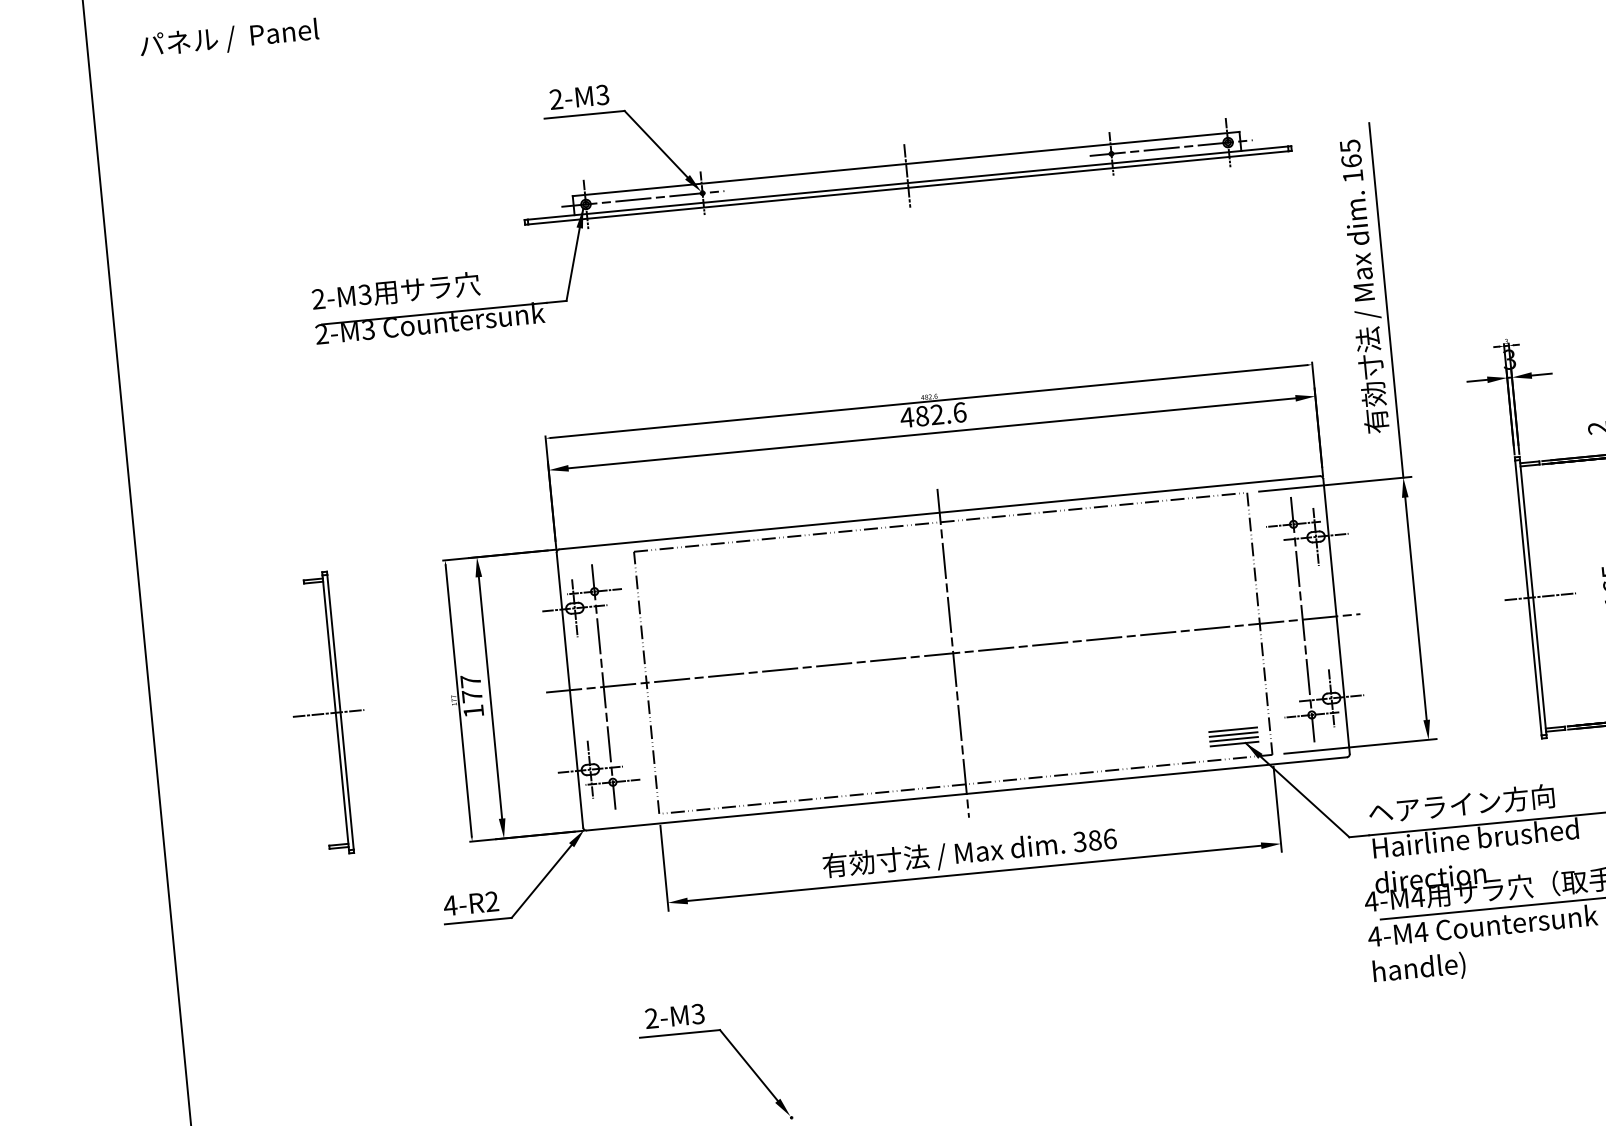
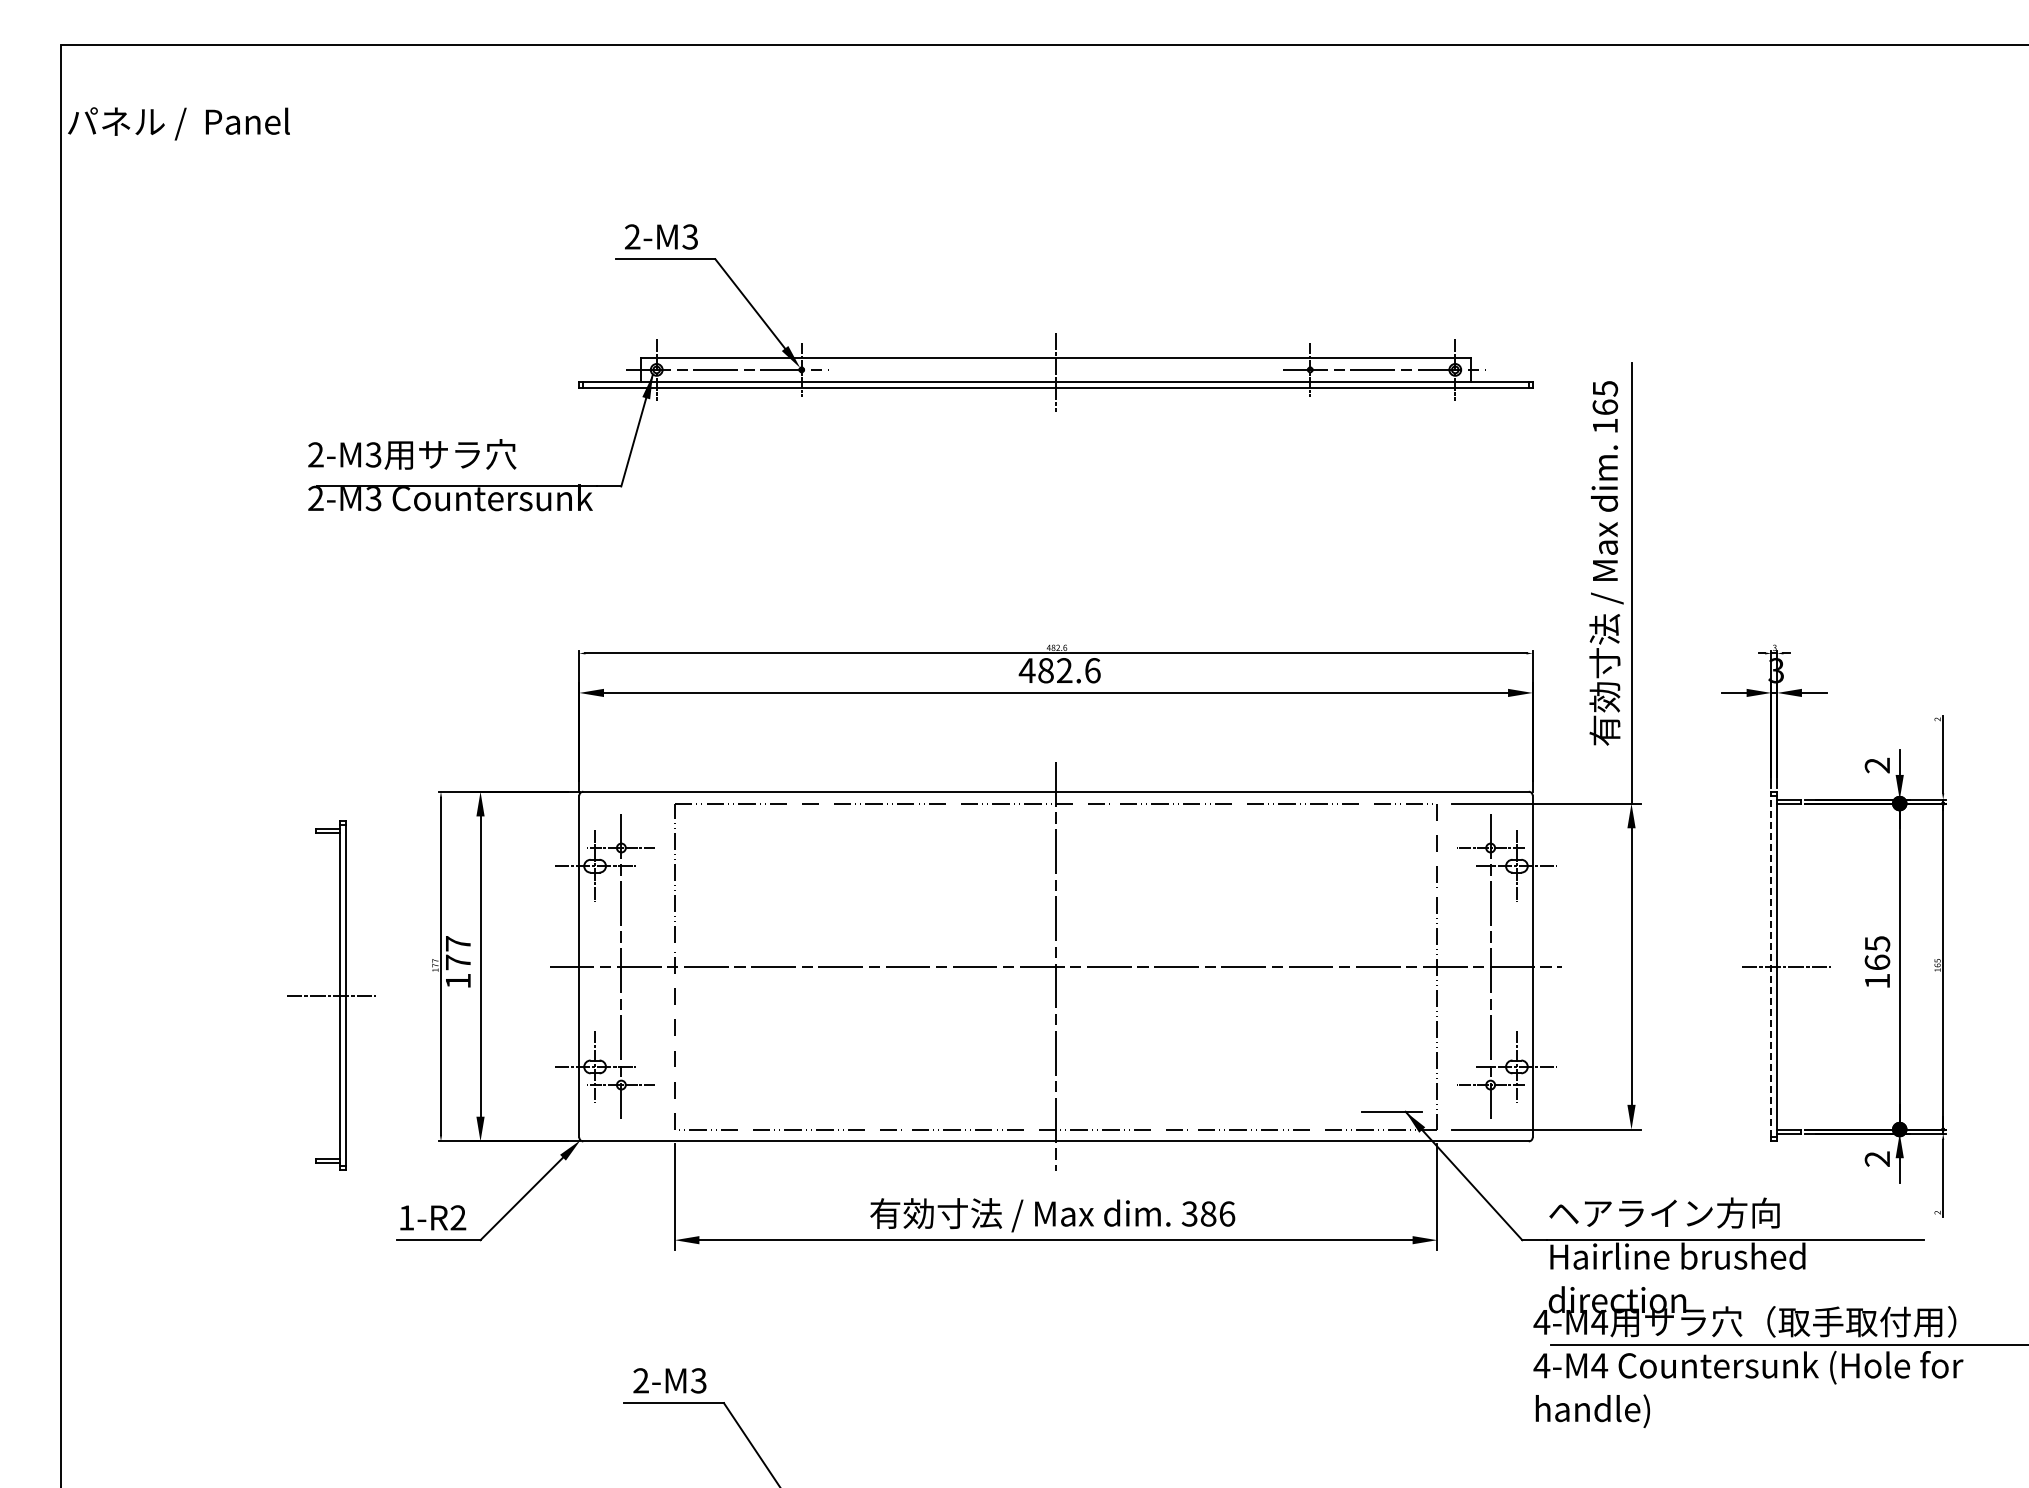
text: (229, 38) -> (178, 123), moved
line: (1528, 597) -> (1771, 966), solid -> dashed
part: (328, 713) -> (331, 995), moved
line: (1232, 729) -> (1391, 1093), removed
line: (1233, 734) -> (1391, 1099), removed
line: (1233, 739) -> (1391, 1105), removed
text: (450, 905) -> (406, 1217), 4-R2 -> 1-R2

